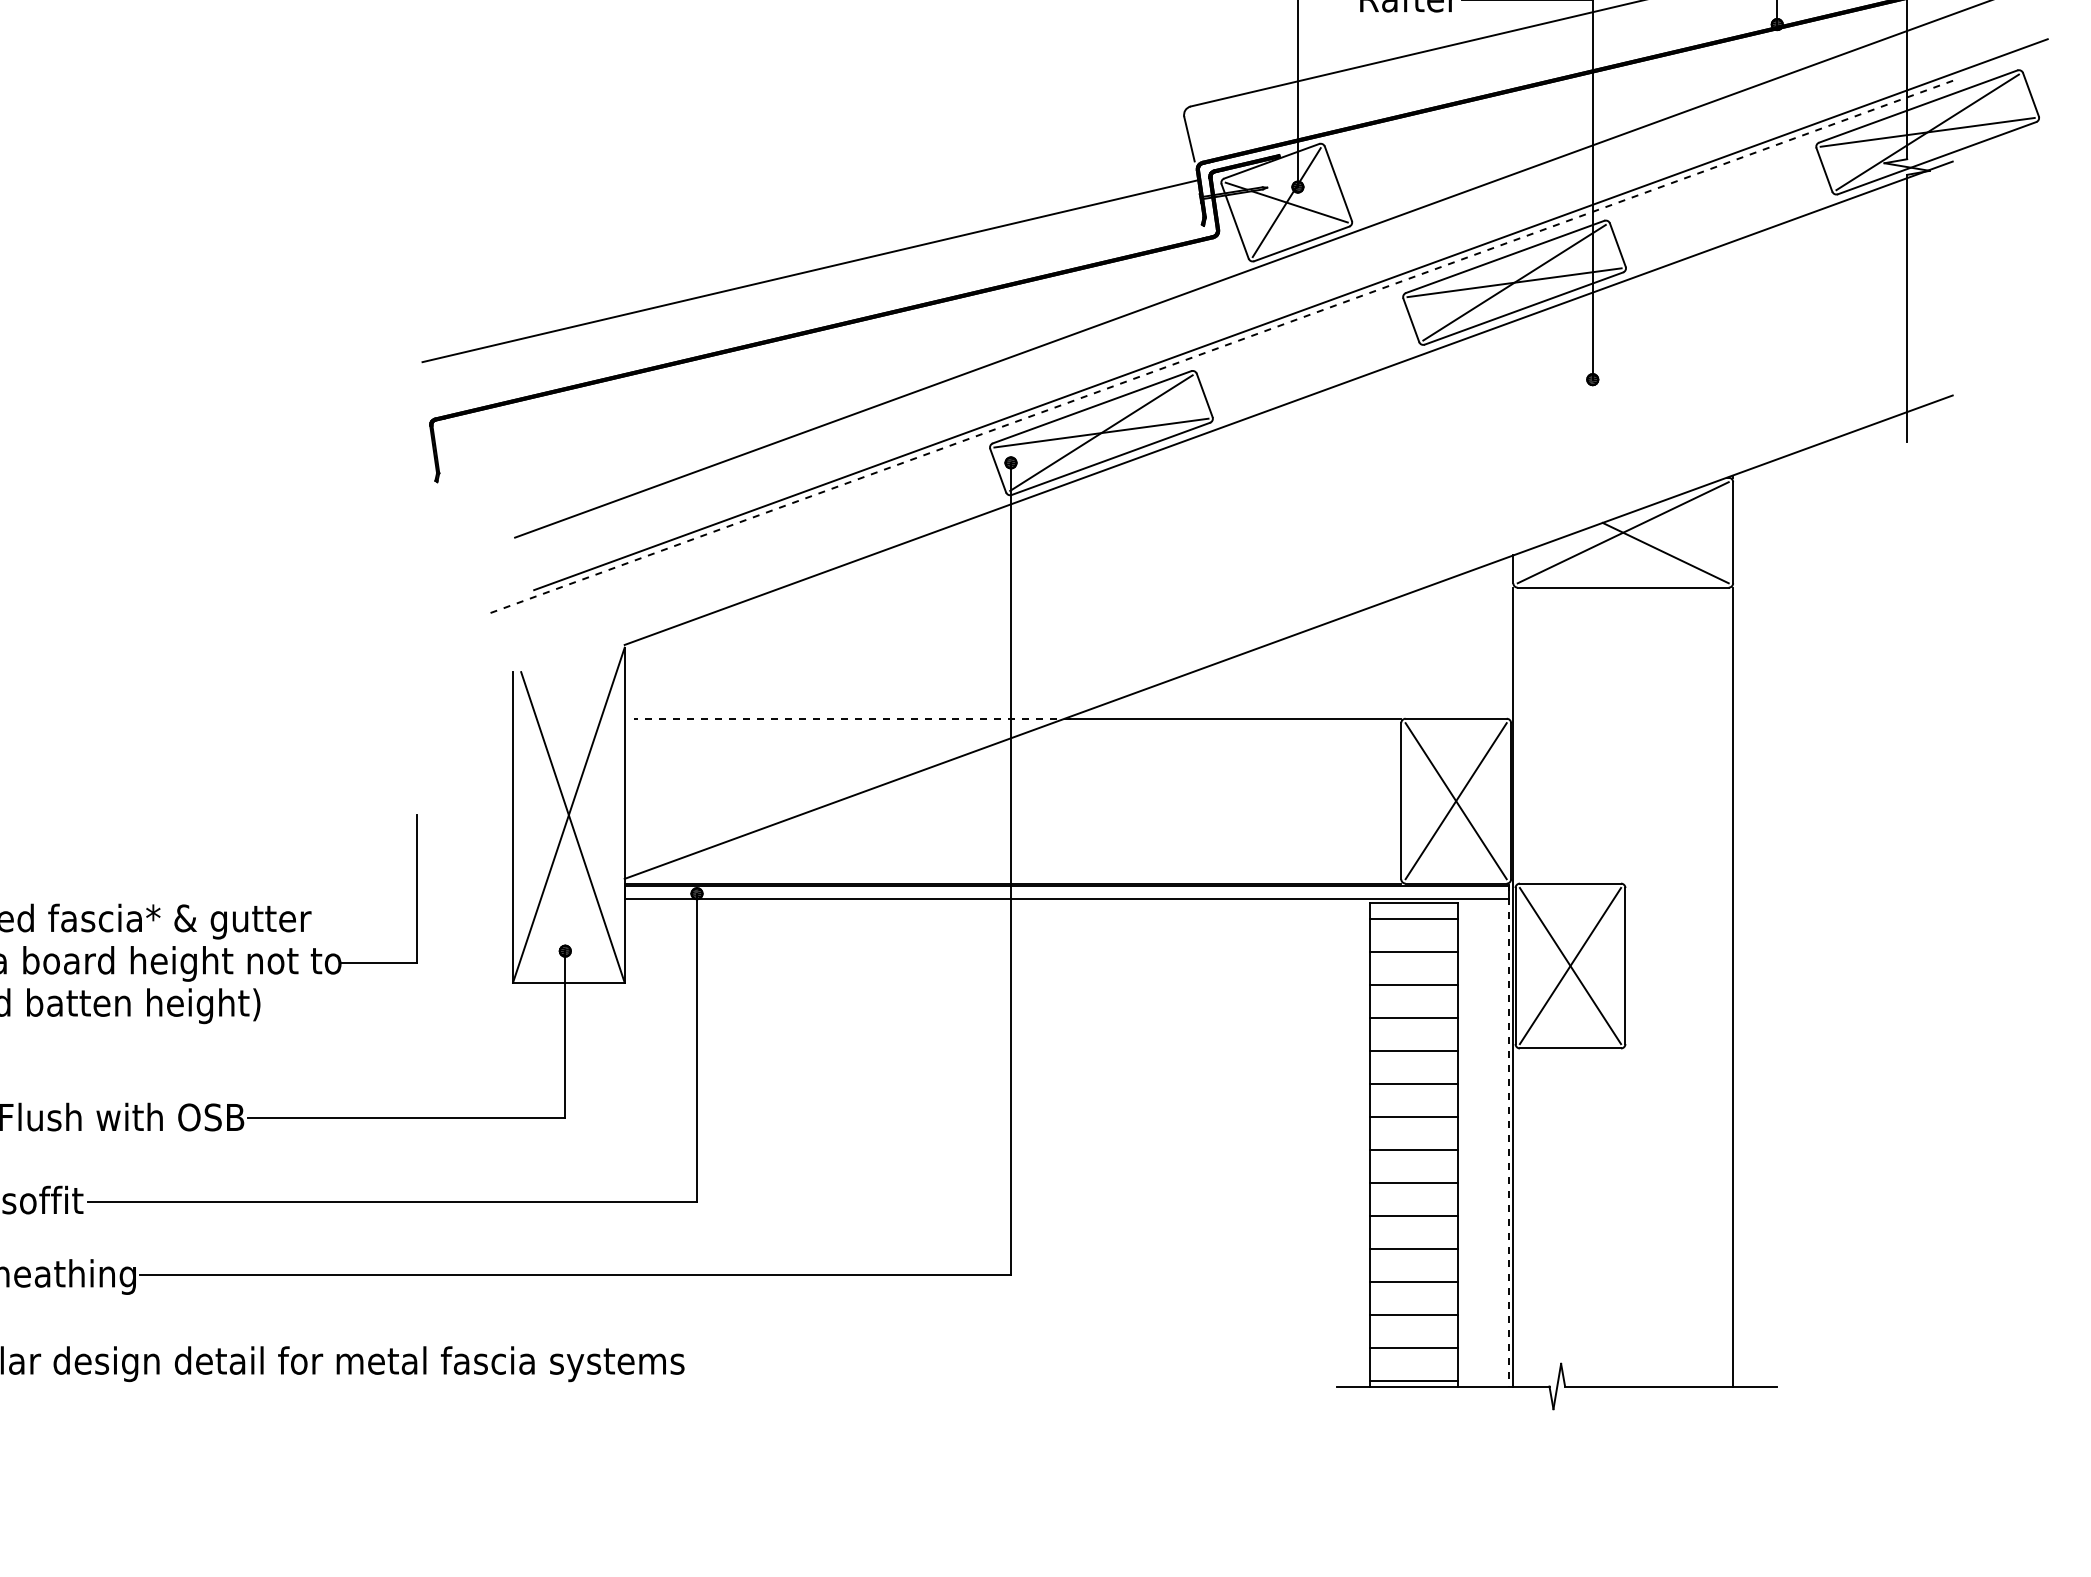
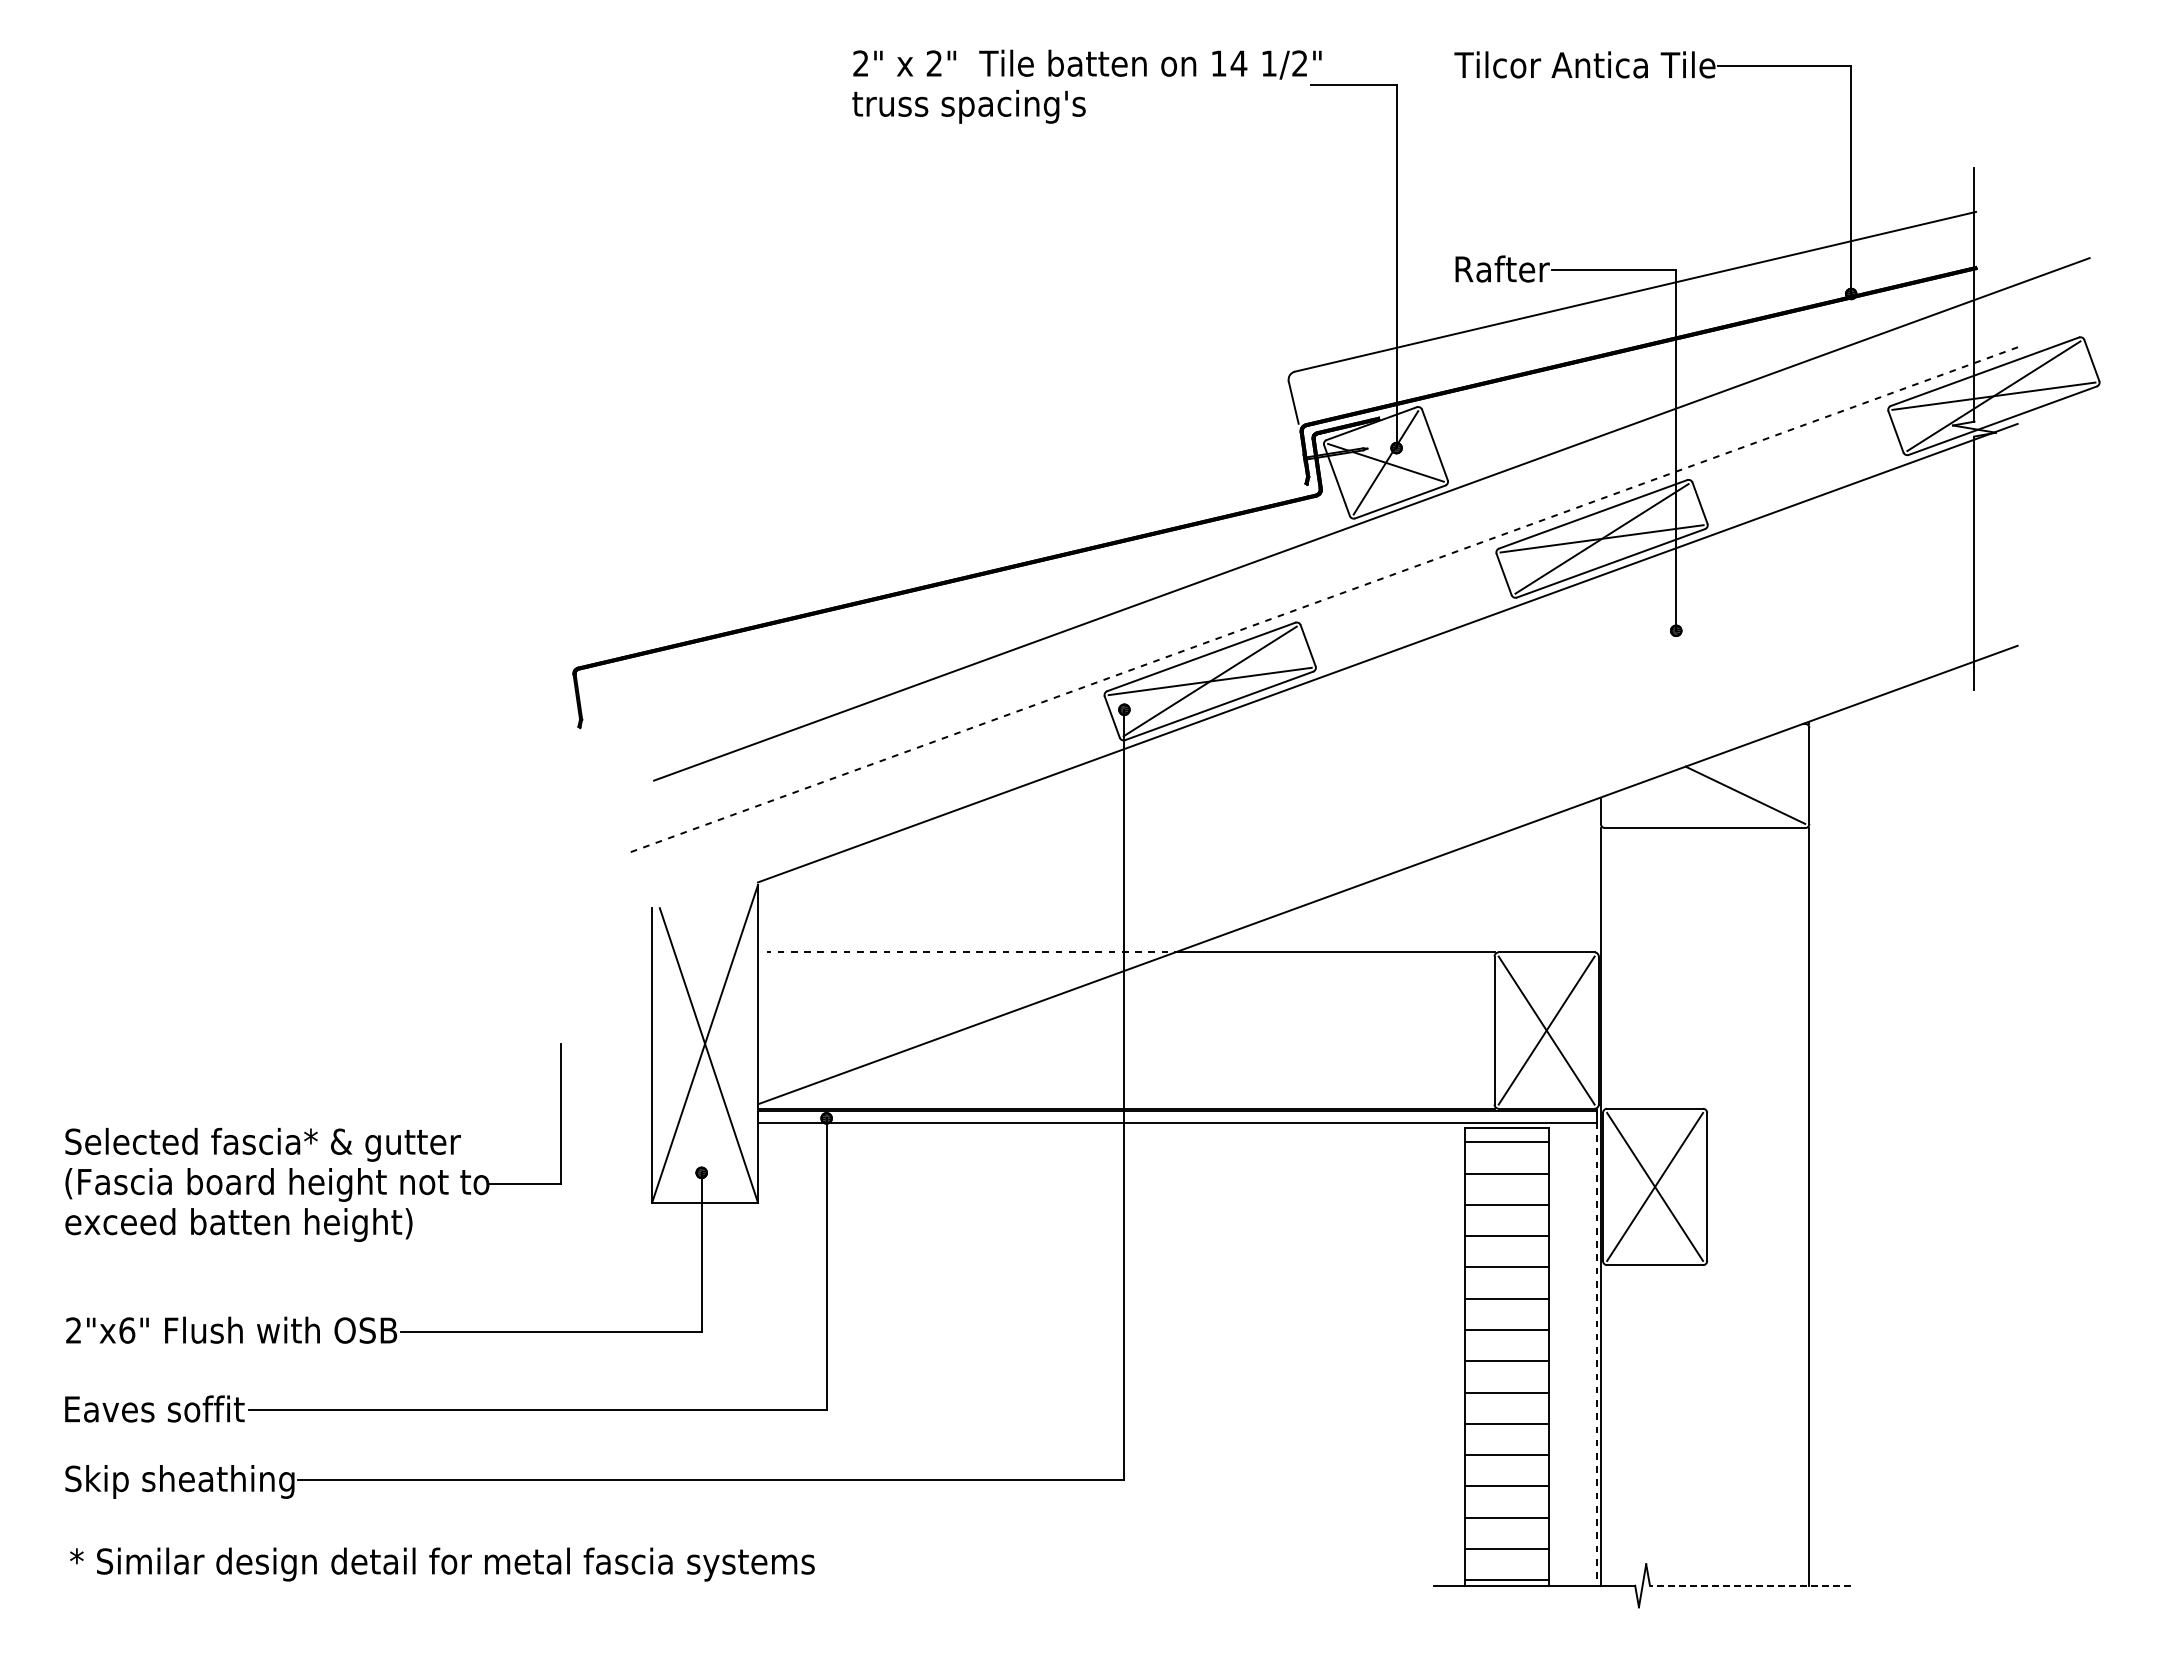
line: (810, 270) -> (934, 527), removed
line: (1290, 314) -> (1389, 568), removed
line: (1623, 532) -> (1705, 775), removed
line: (1671, 1386) -> (1750, 1585), solid -> dashed

